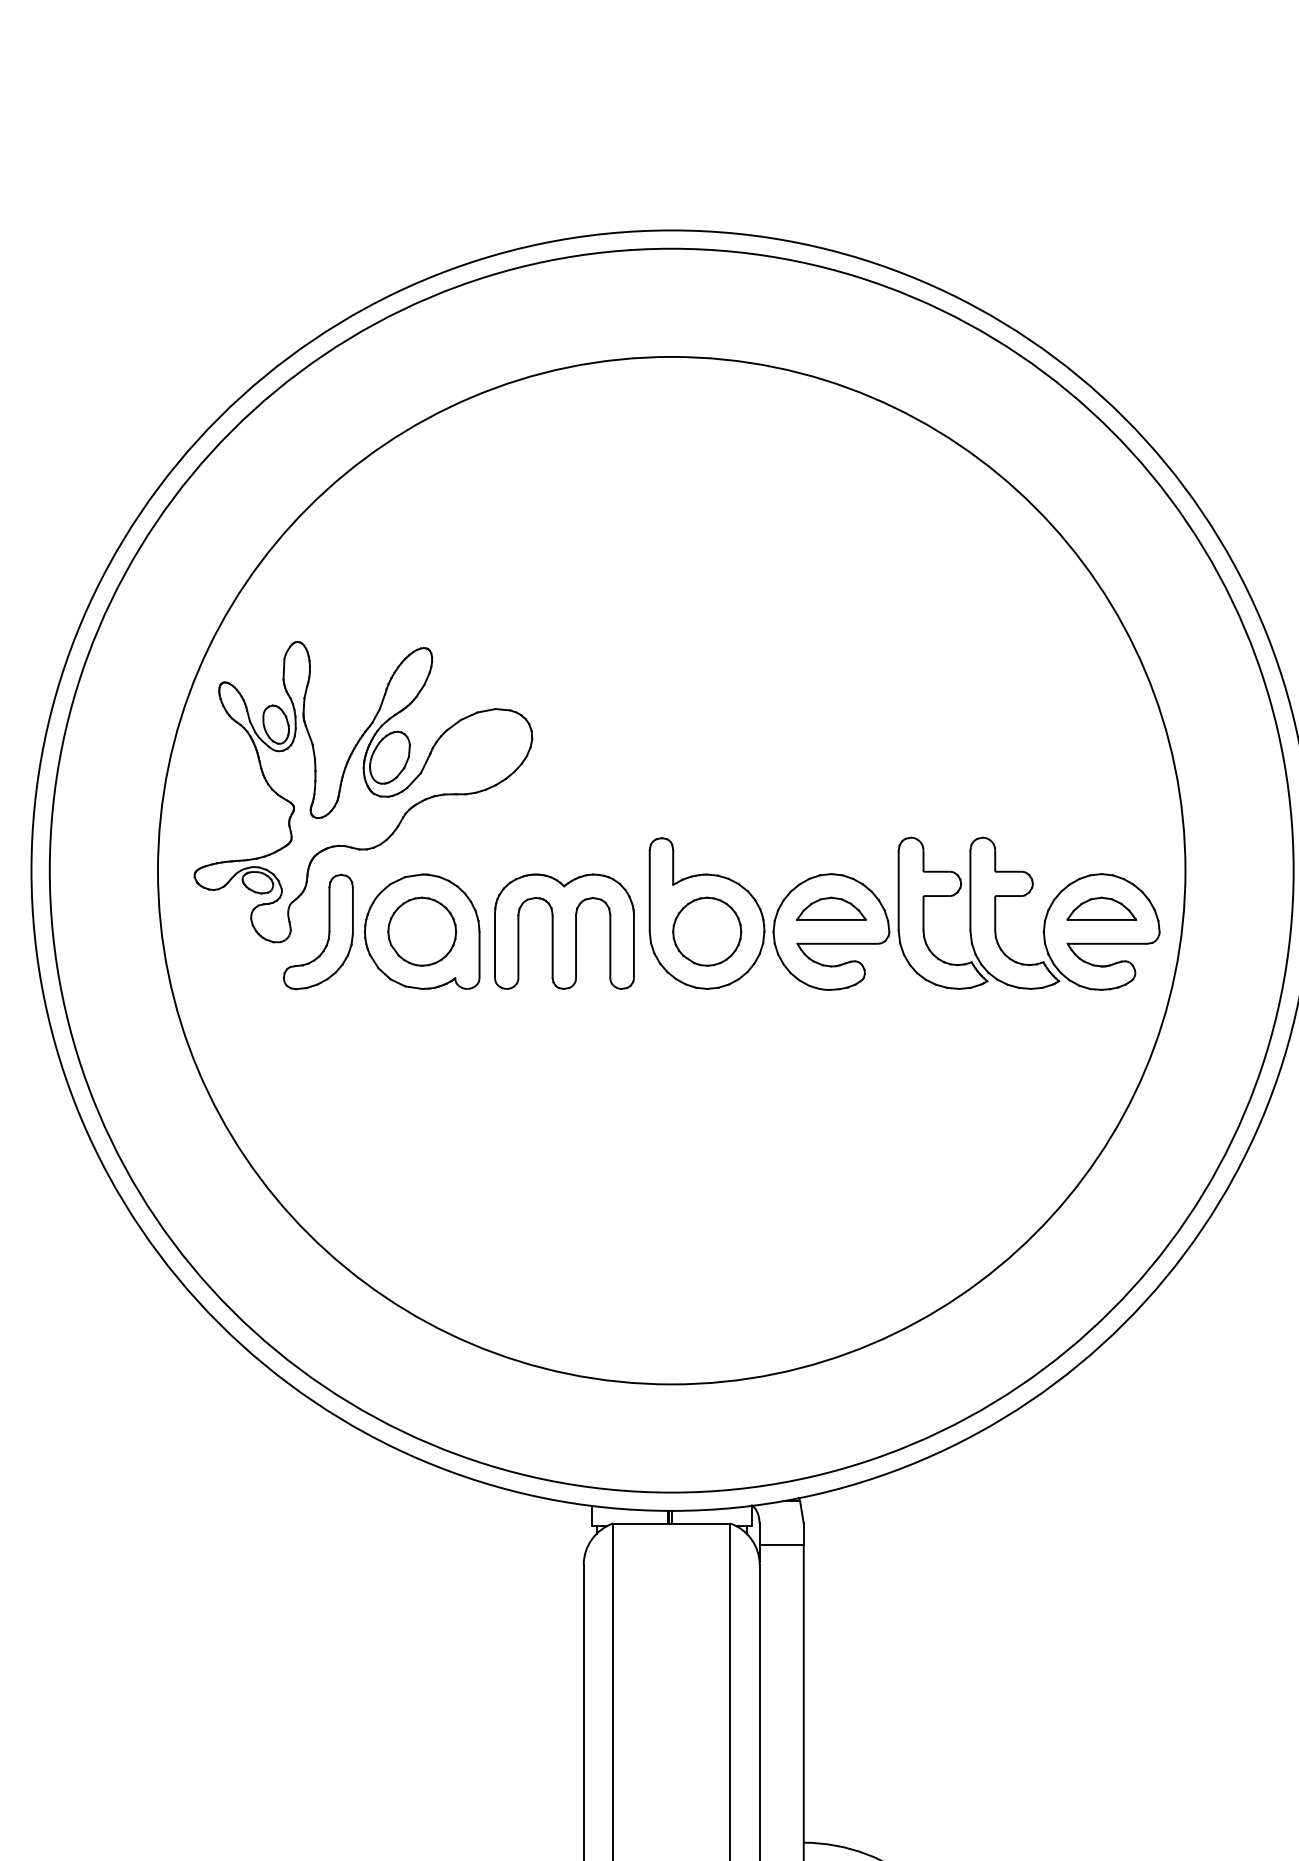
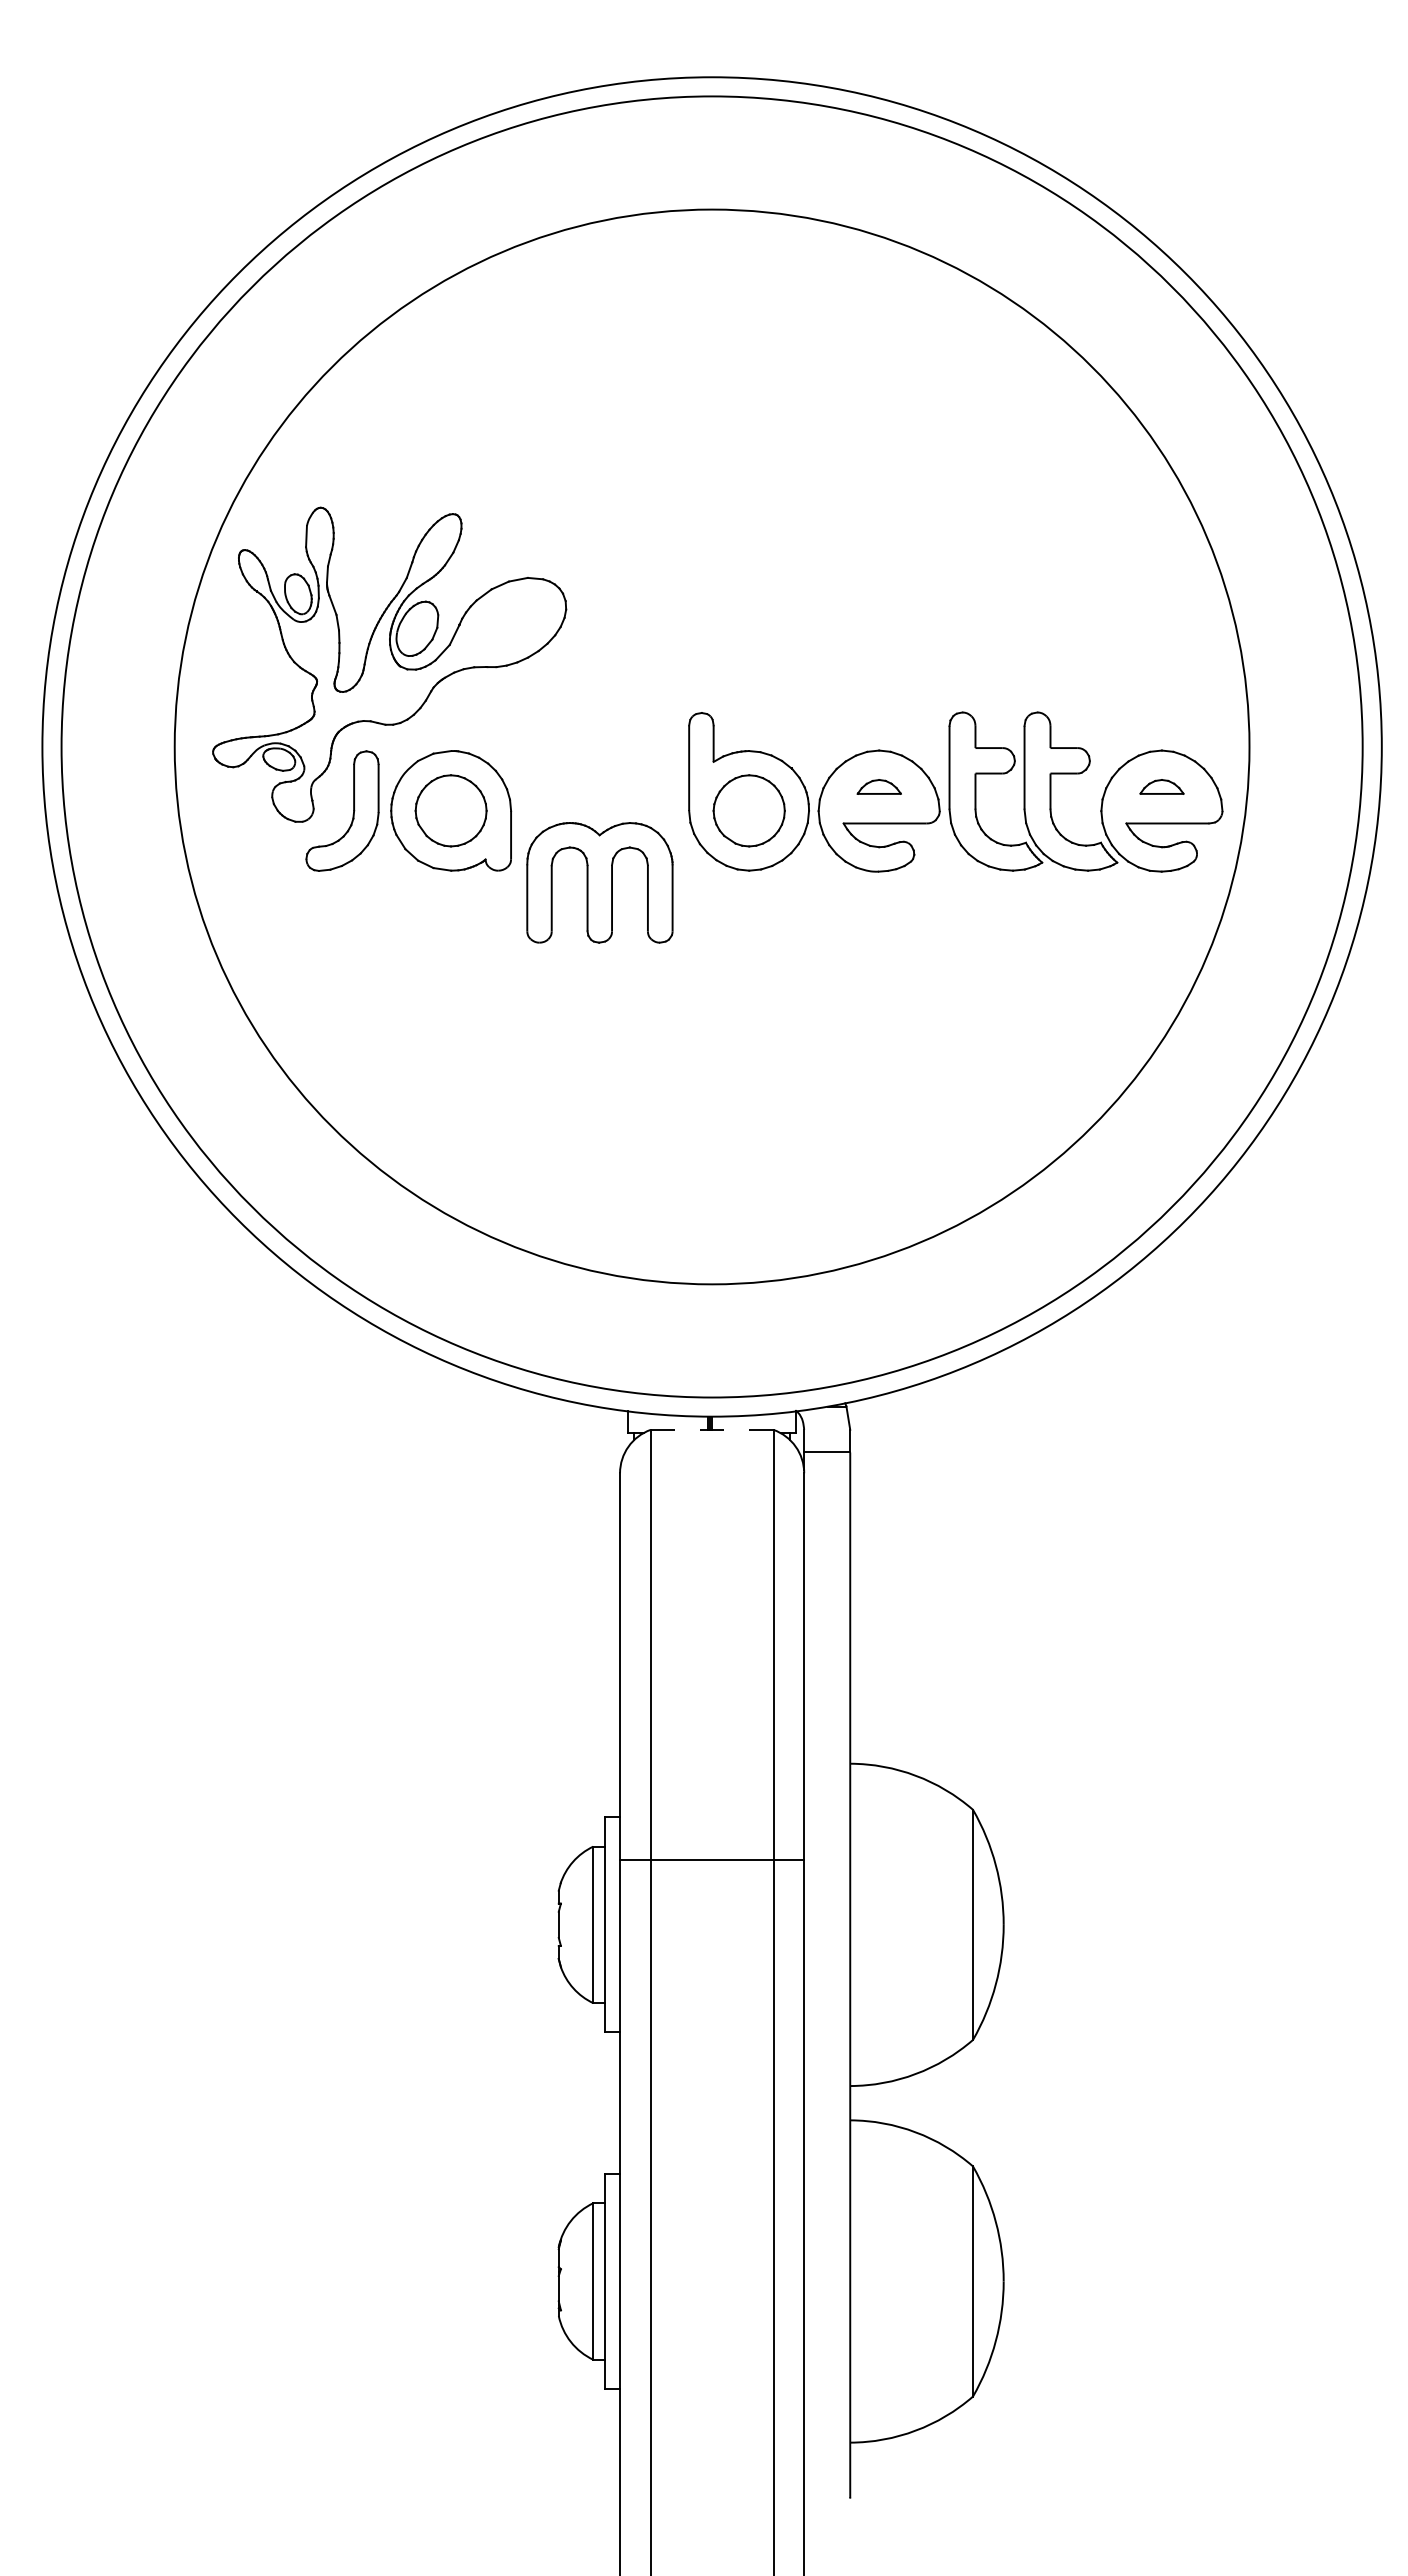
part: (831, 908) -> (879, 786), size x0.6
part: (1101, 908) -> (1161, 786), size x0.6
part: (564, 931) -> (599, 882), moved
line: (672, 1523) -> (712, 1429), solid -> dashed

